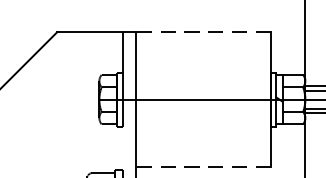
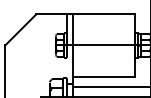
line: (202, 32) -> (103, 14), dashed -> solid
line: (202, 166) -> (103, 76), dashed -> solid

